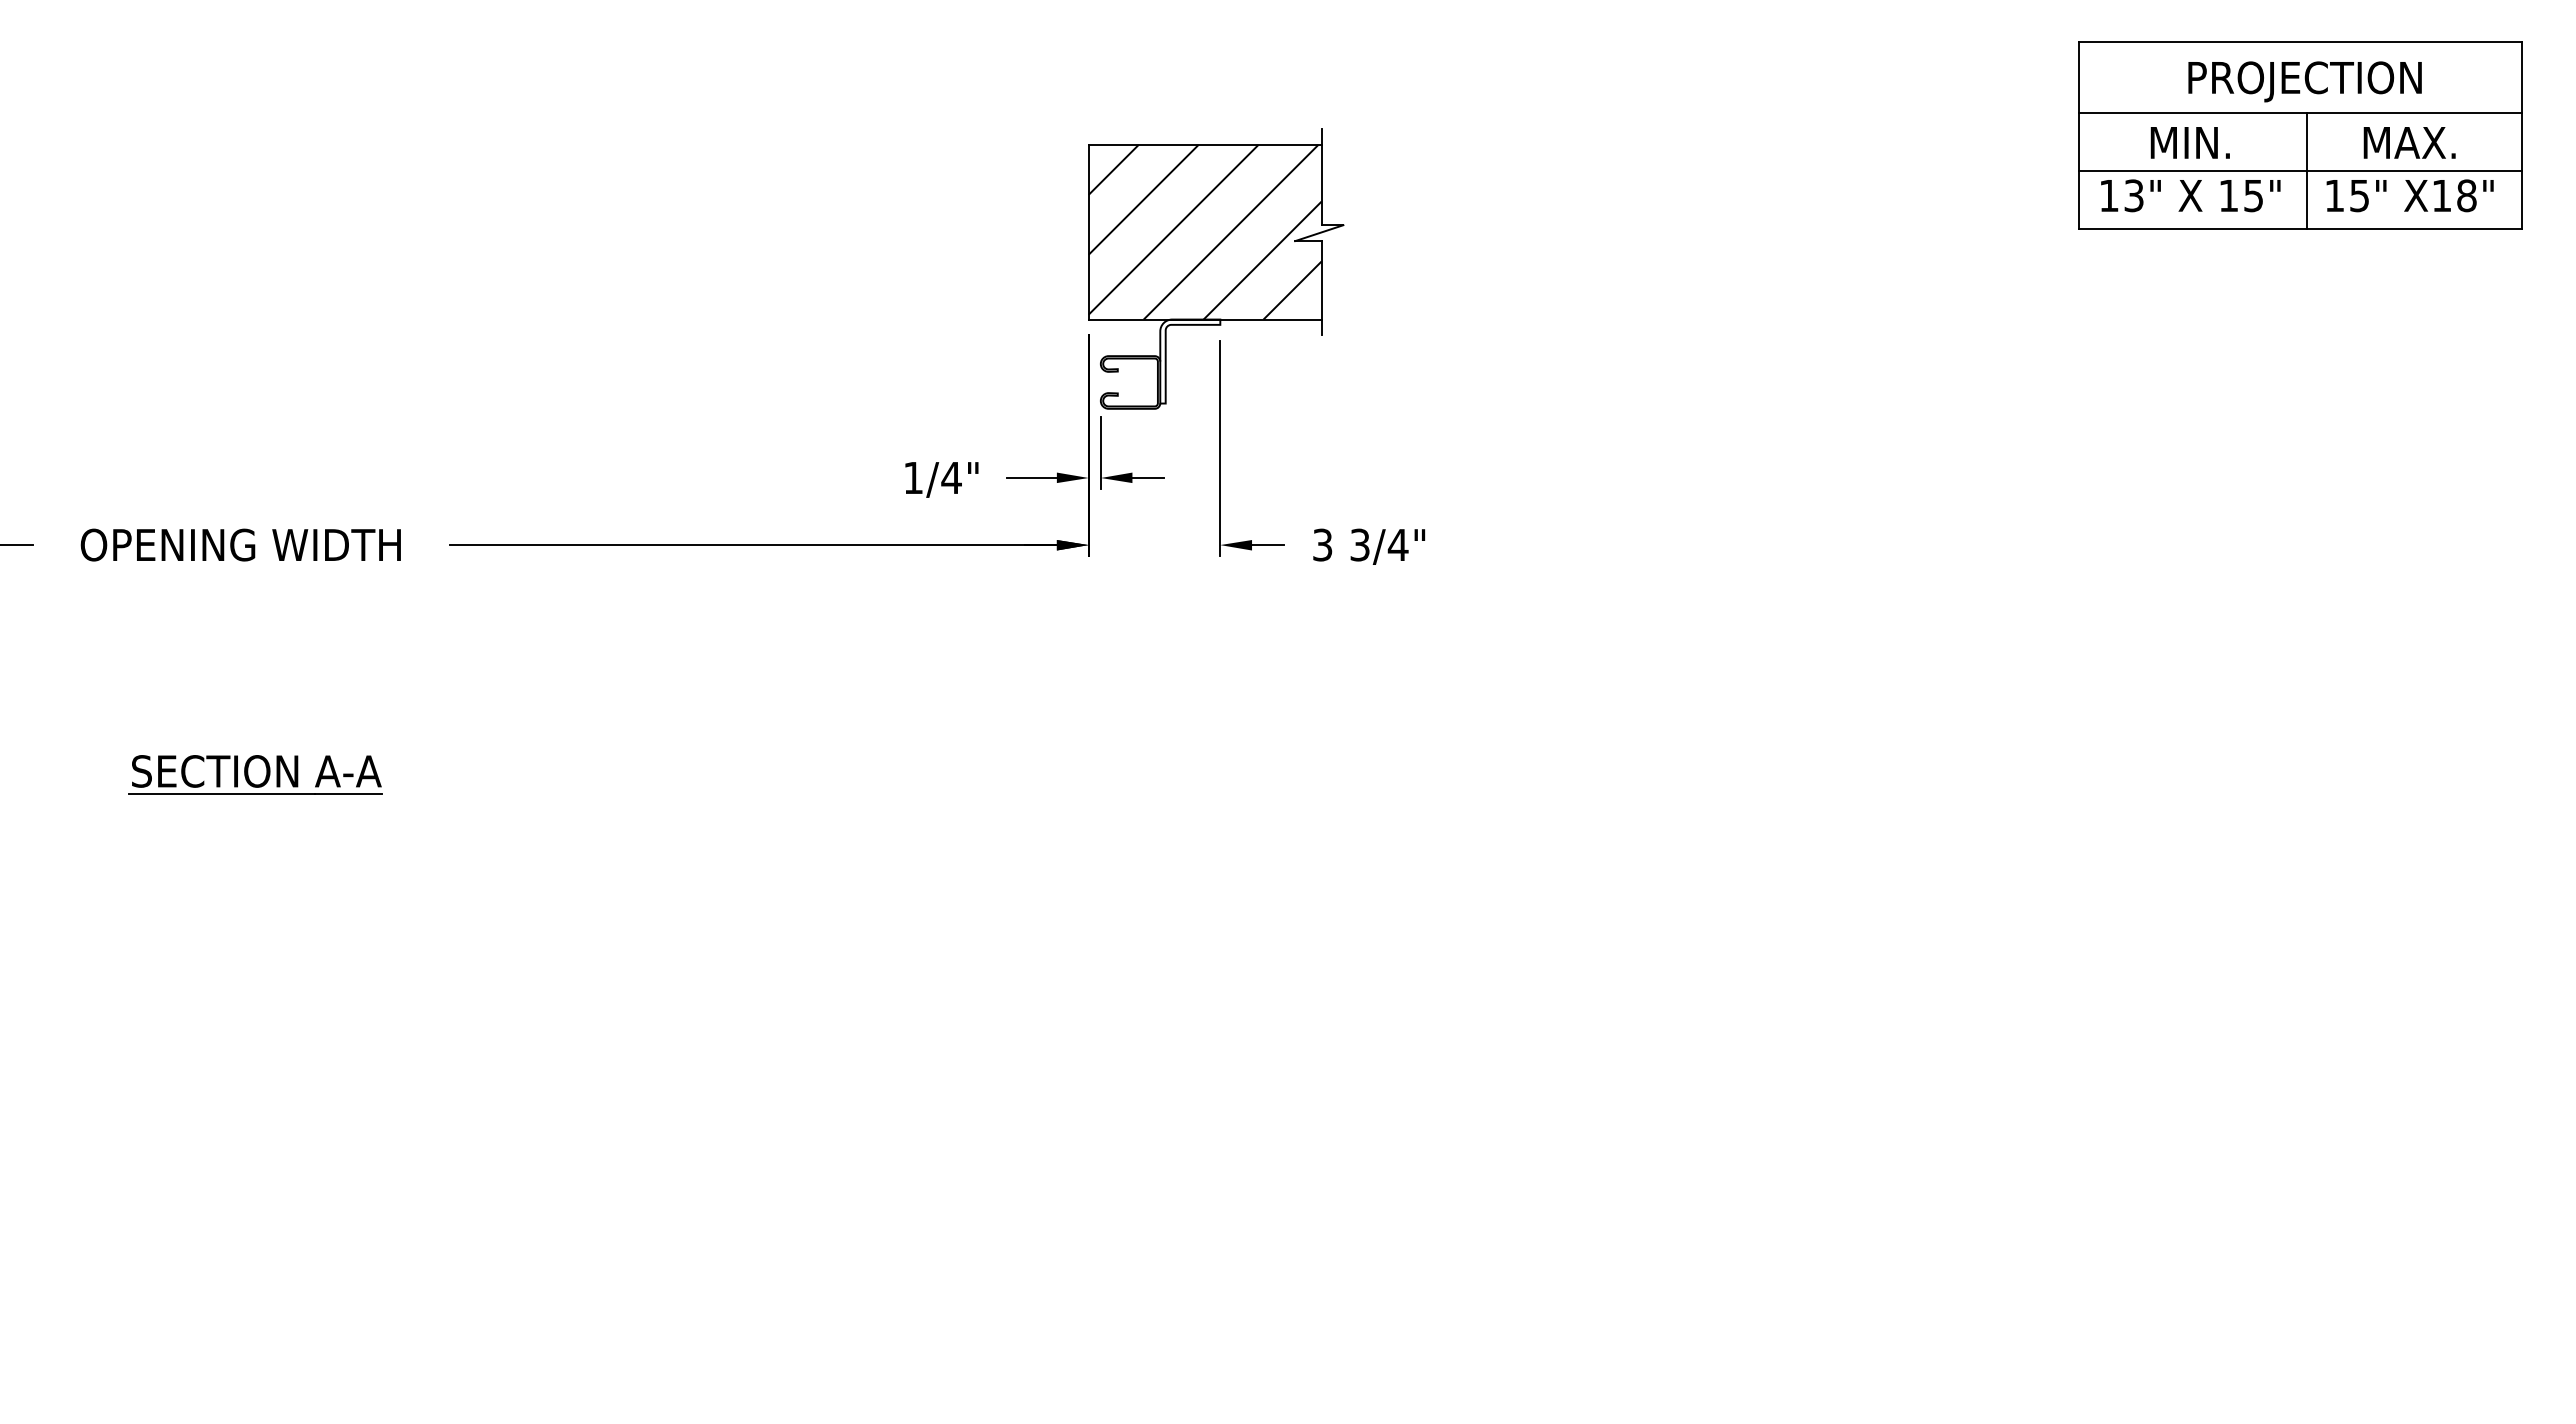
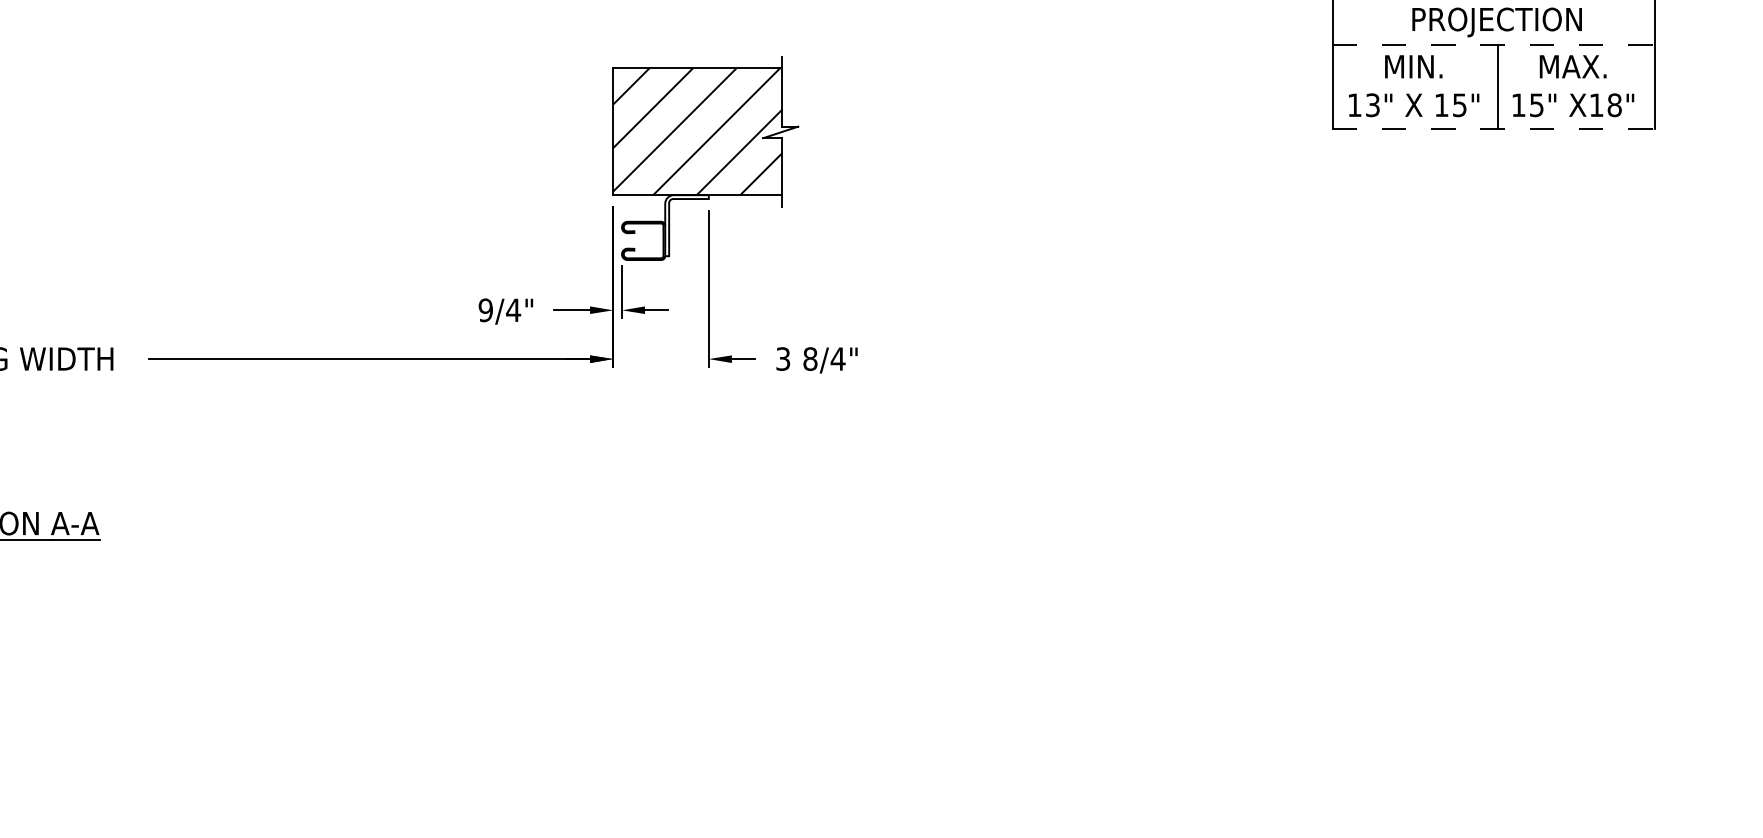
line: (2300, 113) -> (1493, 45), solid -> dashed
line: (2299, 171) -> (1493, 87), removed
line: (2300, 228) -> (1493, 129), solid -> dashed
text: (913, 477) -> (485, 309), 1/4" -> 9/4"
text: (1359, 544) -> (809, 358), 3/4" -> 8/4"

